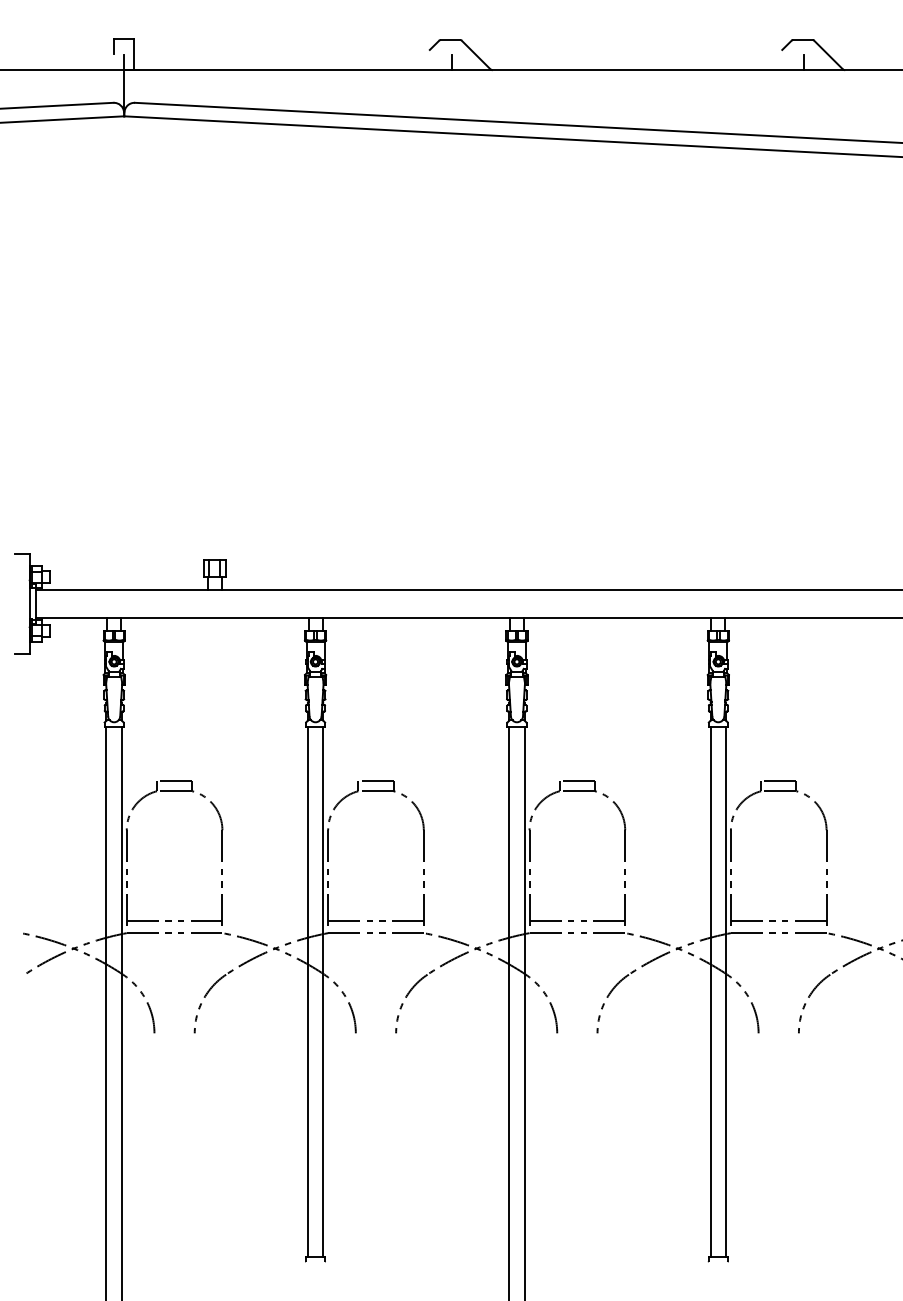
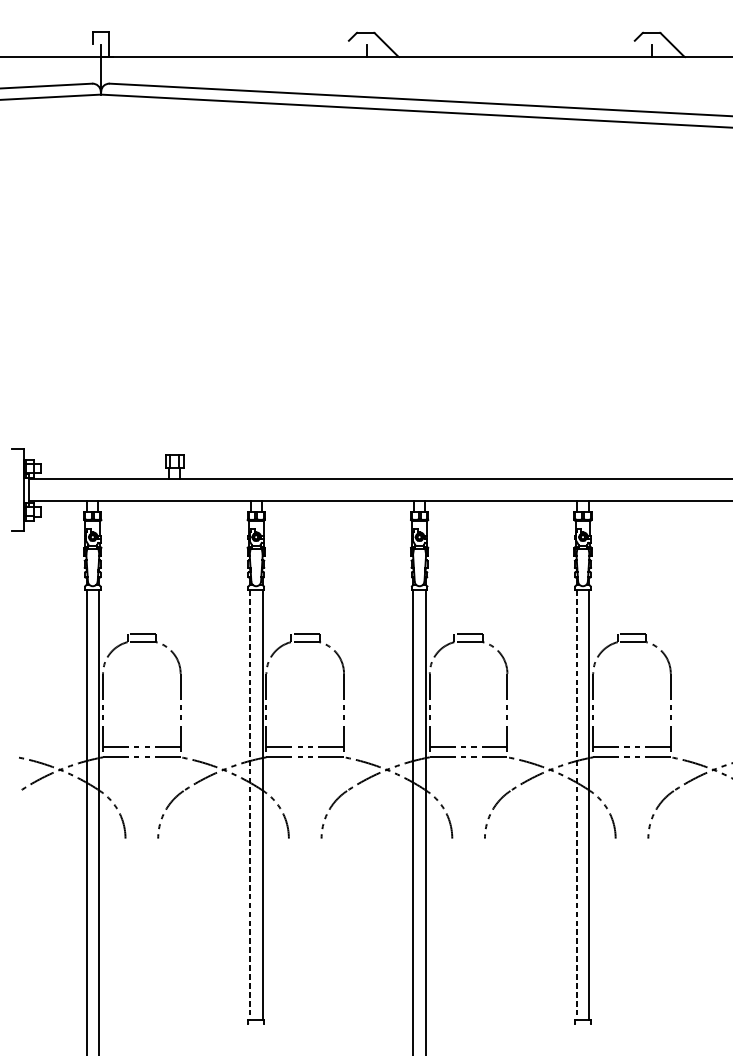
line: (307, 992) -> (249, 805), solid -> dashed
line: (710, 992) -> (576, 805), solid -> dashed

